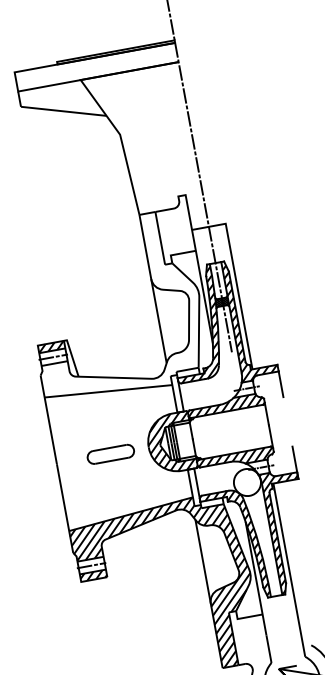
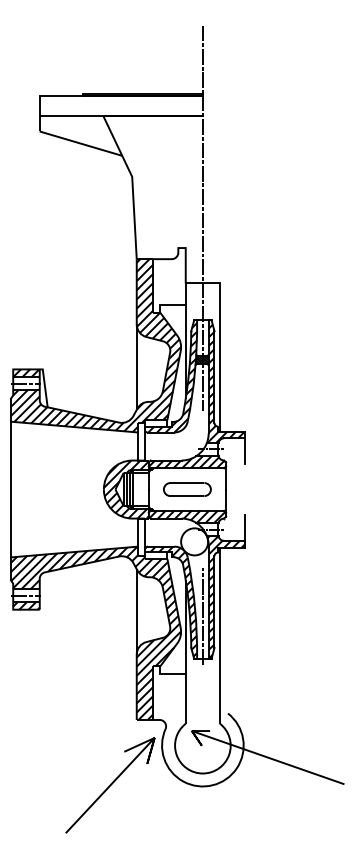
hatch: (114, 307) -> (95, 345), added
part: (110, 454) -> (187, 489), moved
line: (268, 554) -> (202, 616), added

